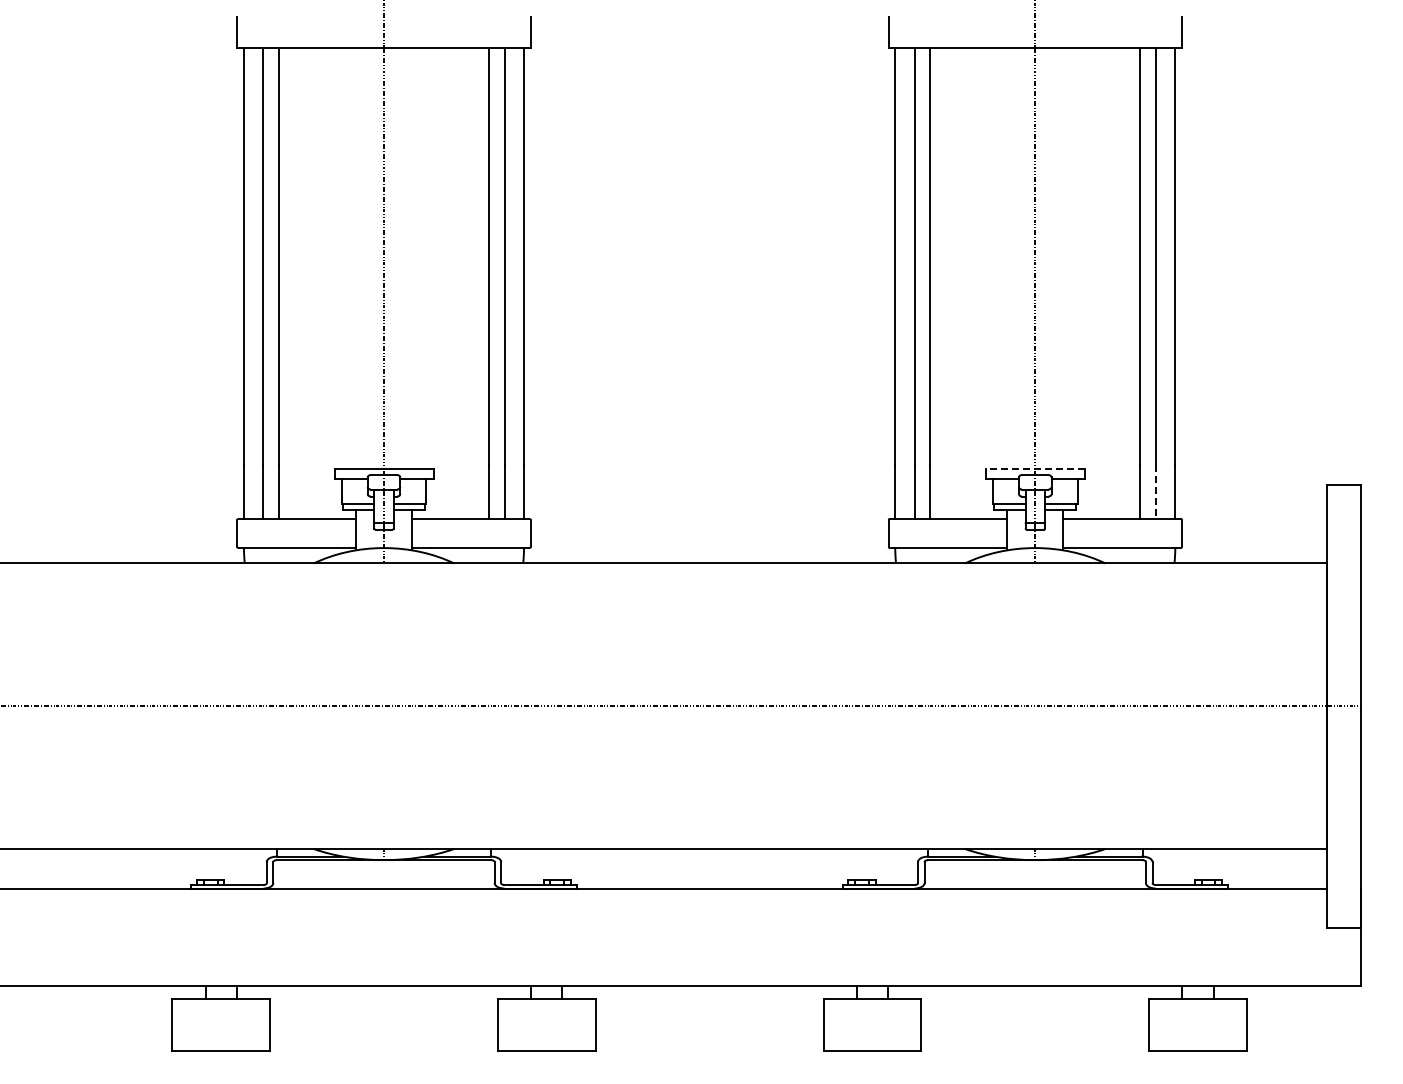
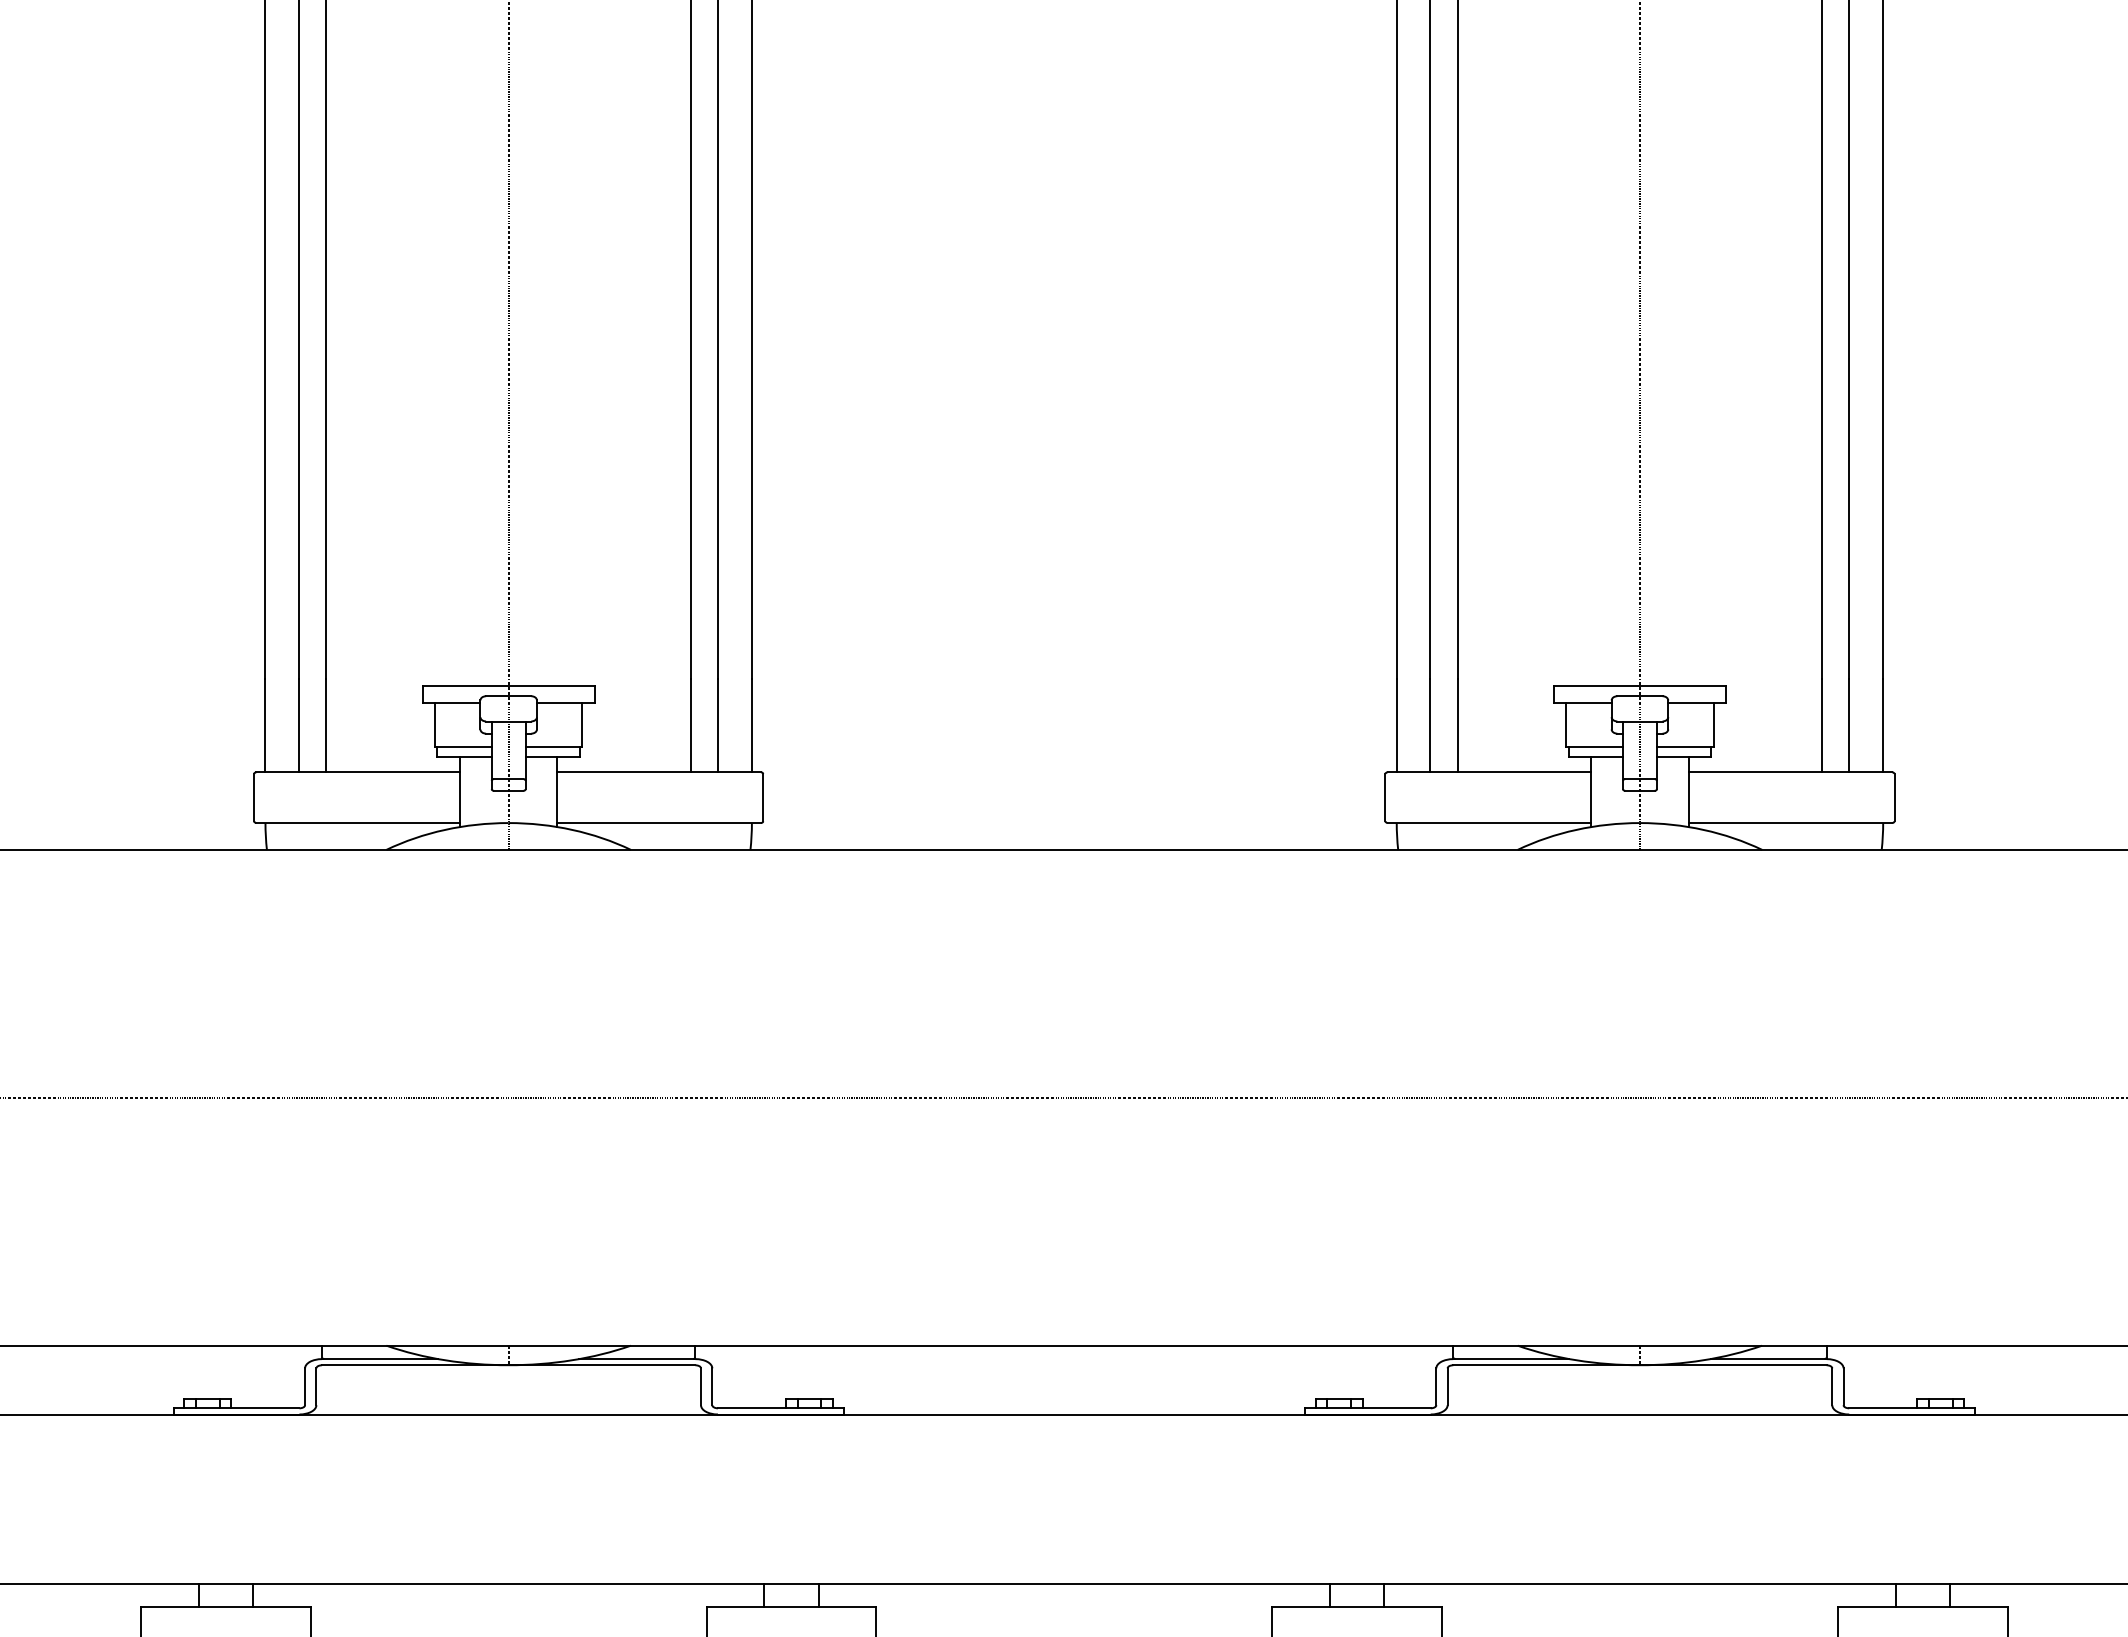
line: (1034, 469) -> (1638, 686), dashed -> solid
line: (1155, 492) -> (1848, 726), dashed -> solid

